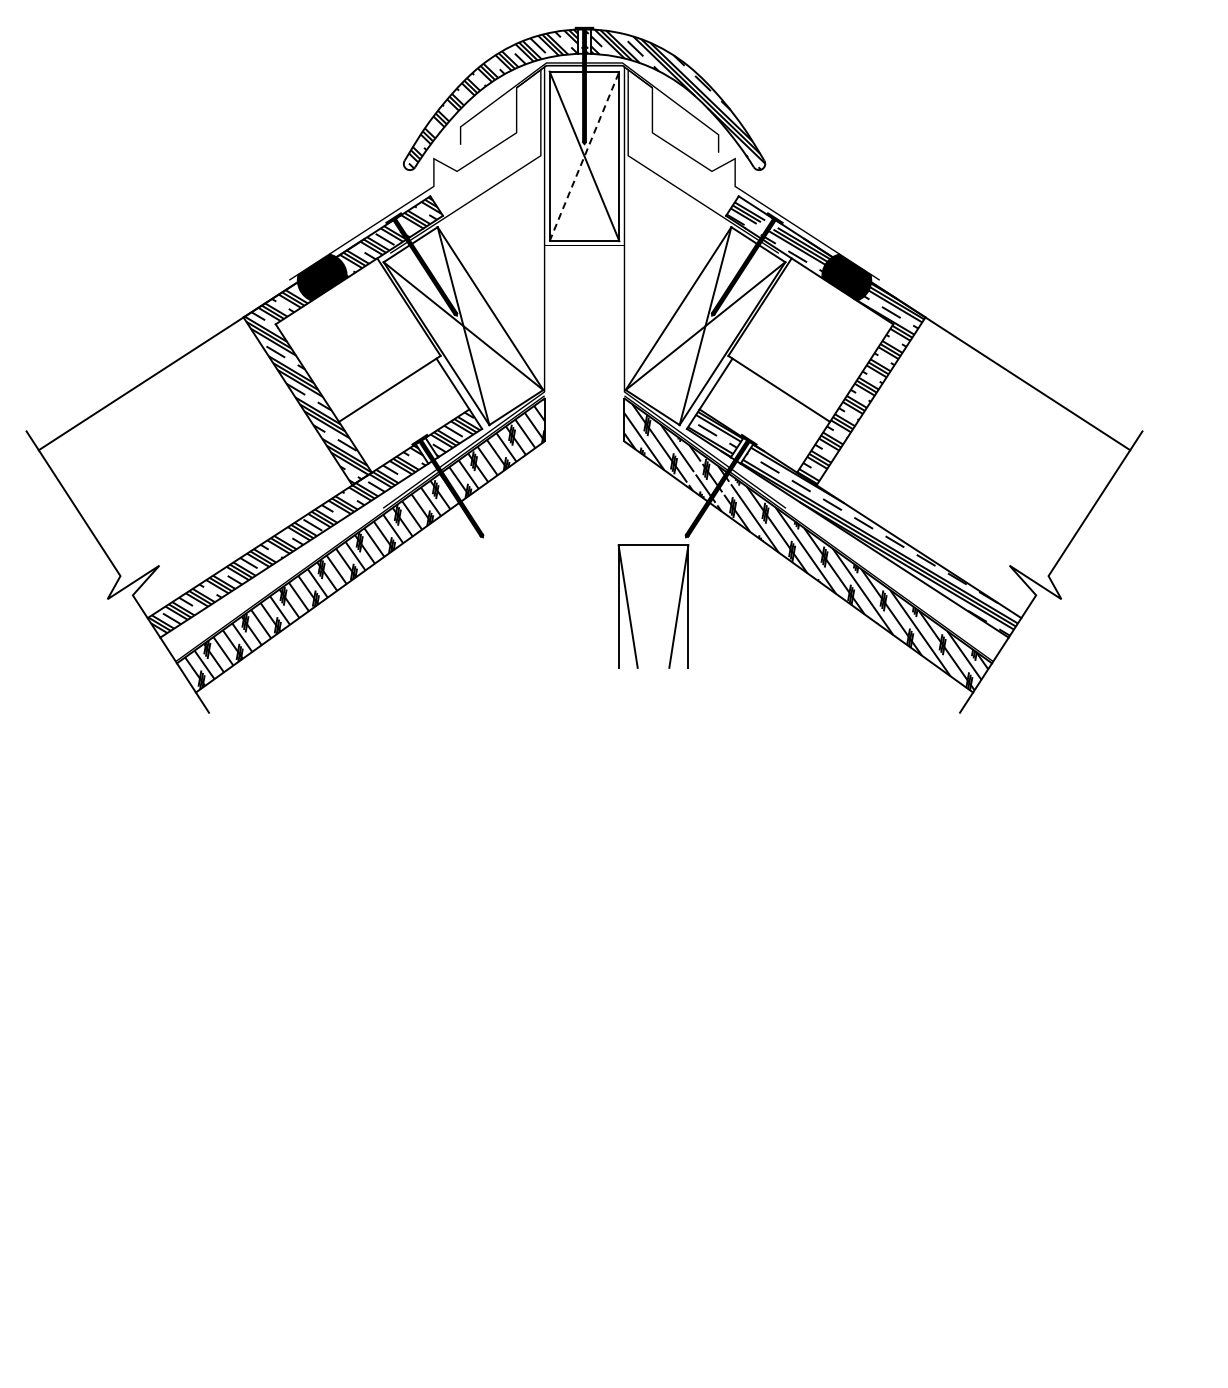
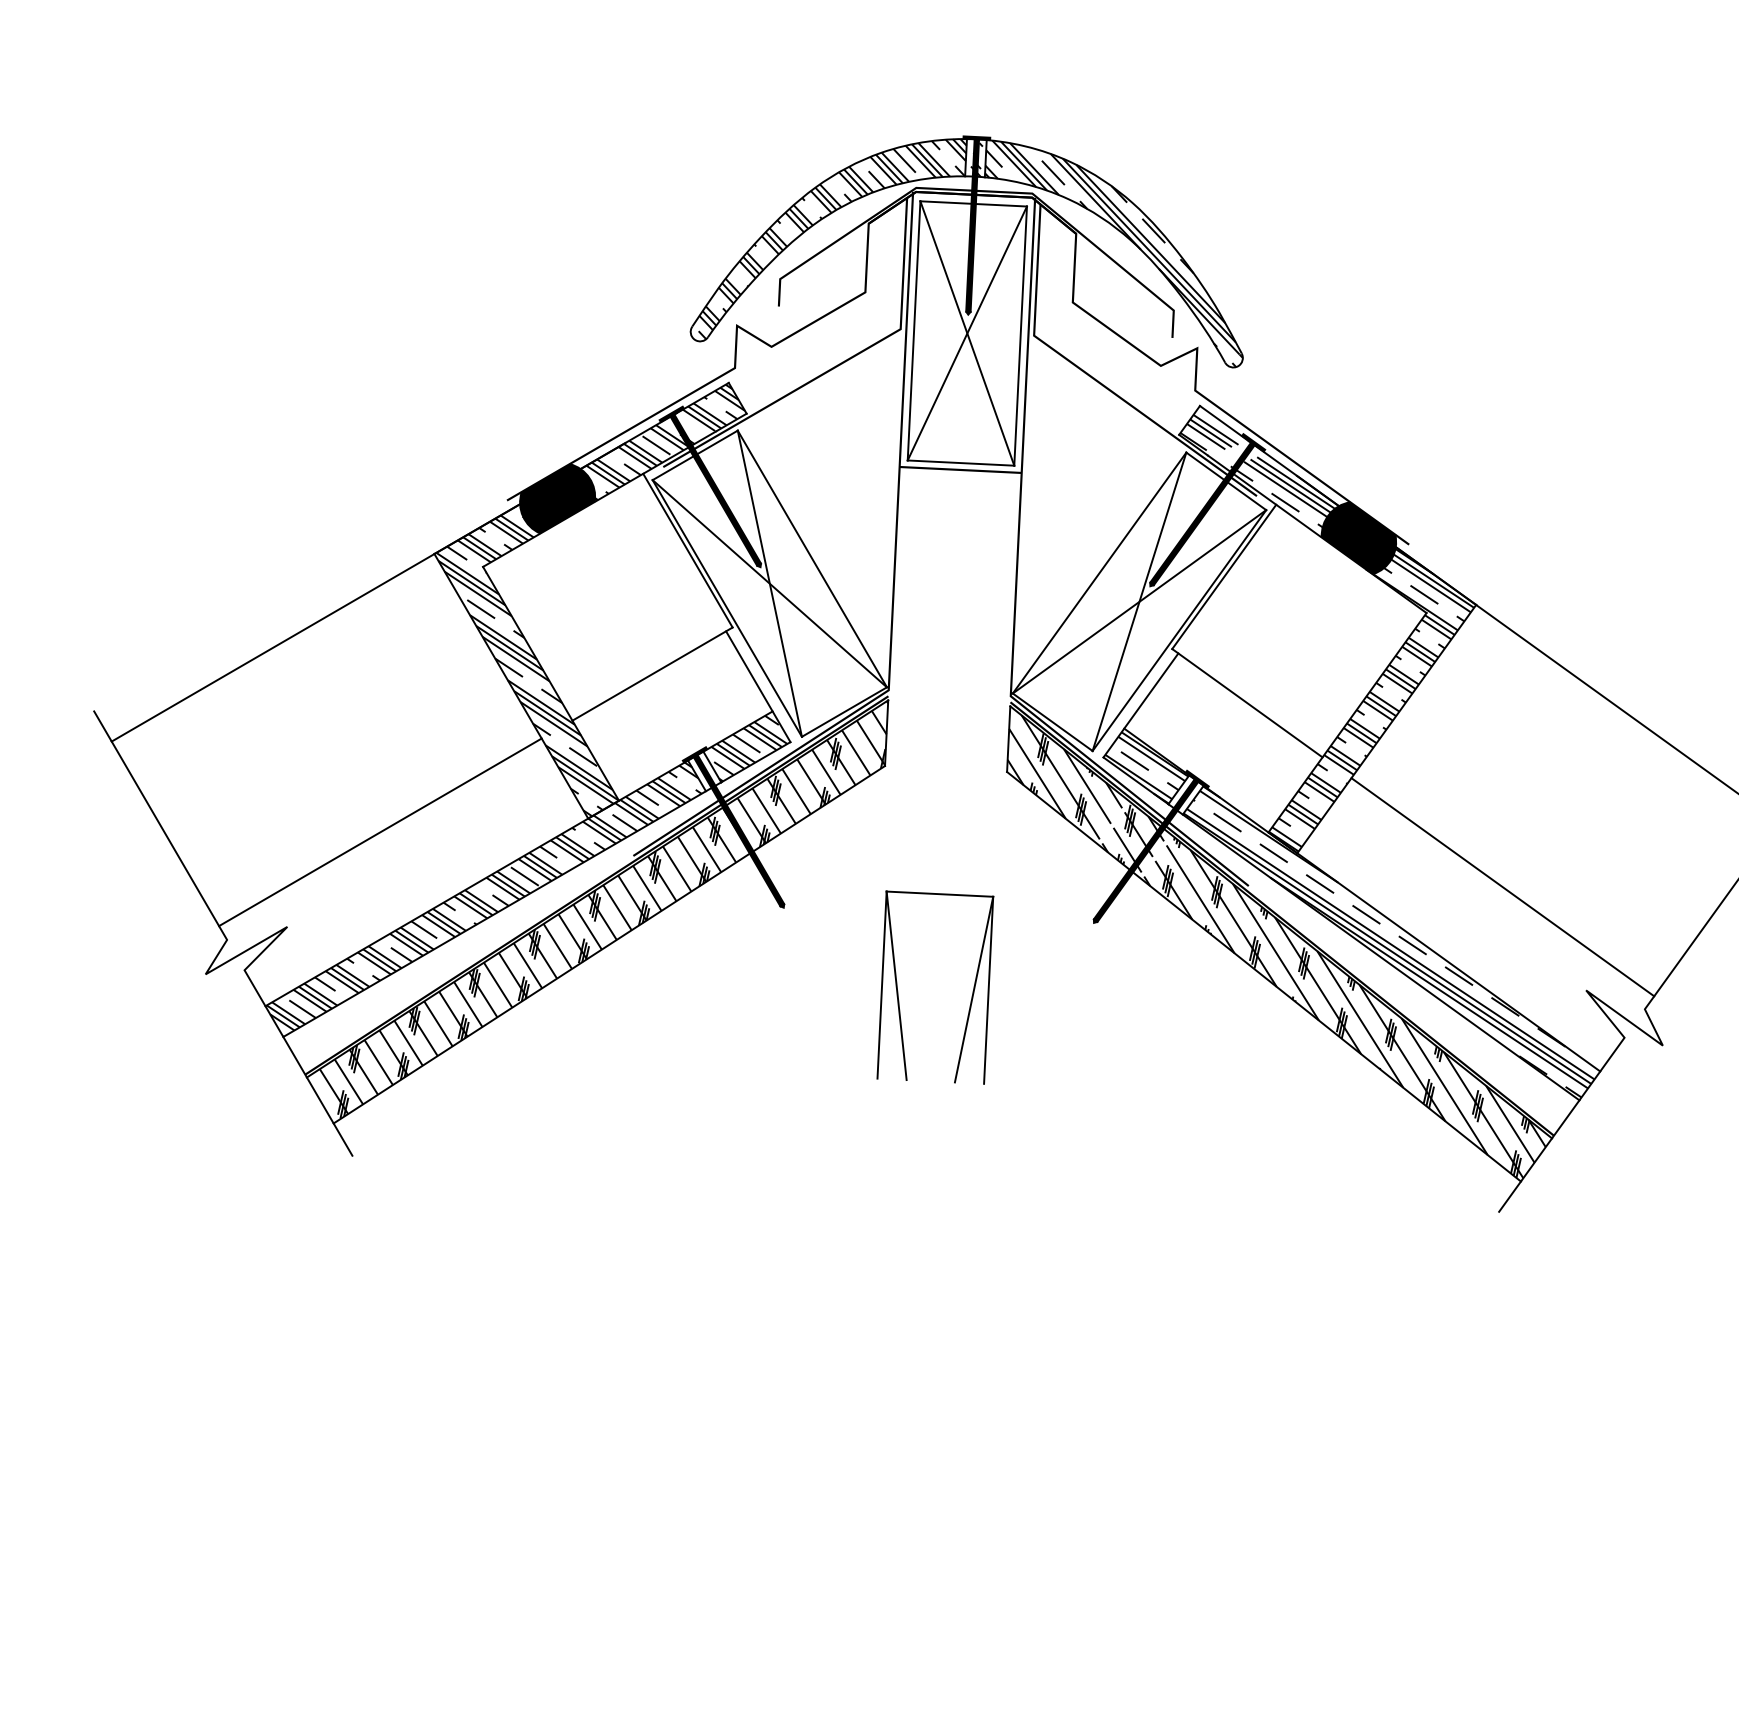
line: (584, 156) -> (967, 333), dashed -> solid
line: (216, 500) -> (379, 831), added
line: (951, 500) -> (1502, 886), added
part: (629, 606) -> (898, 985), moved

